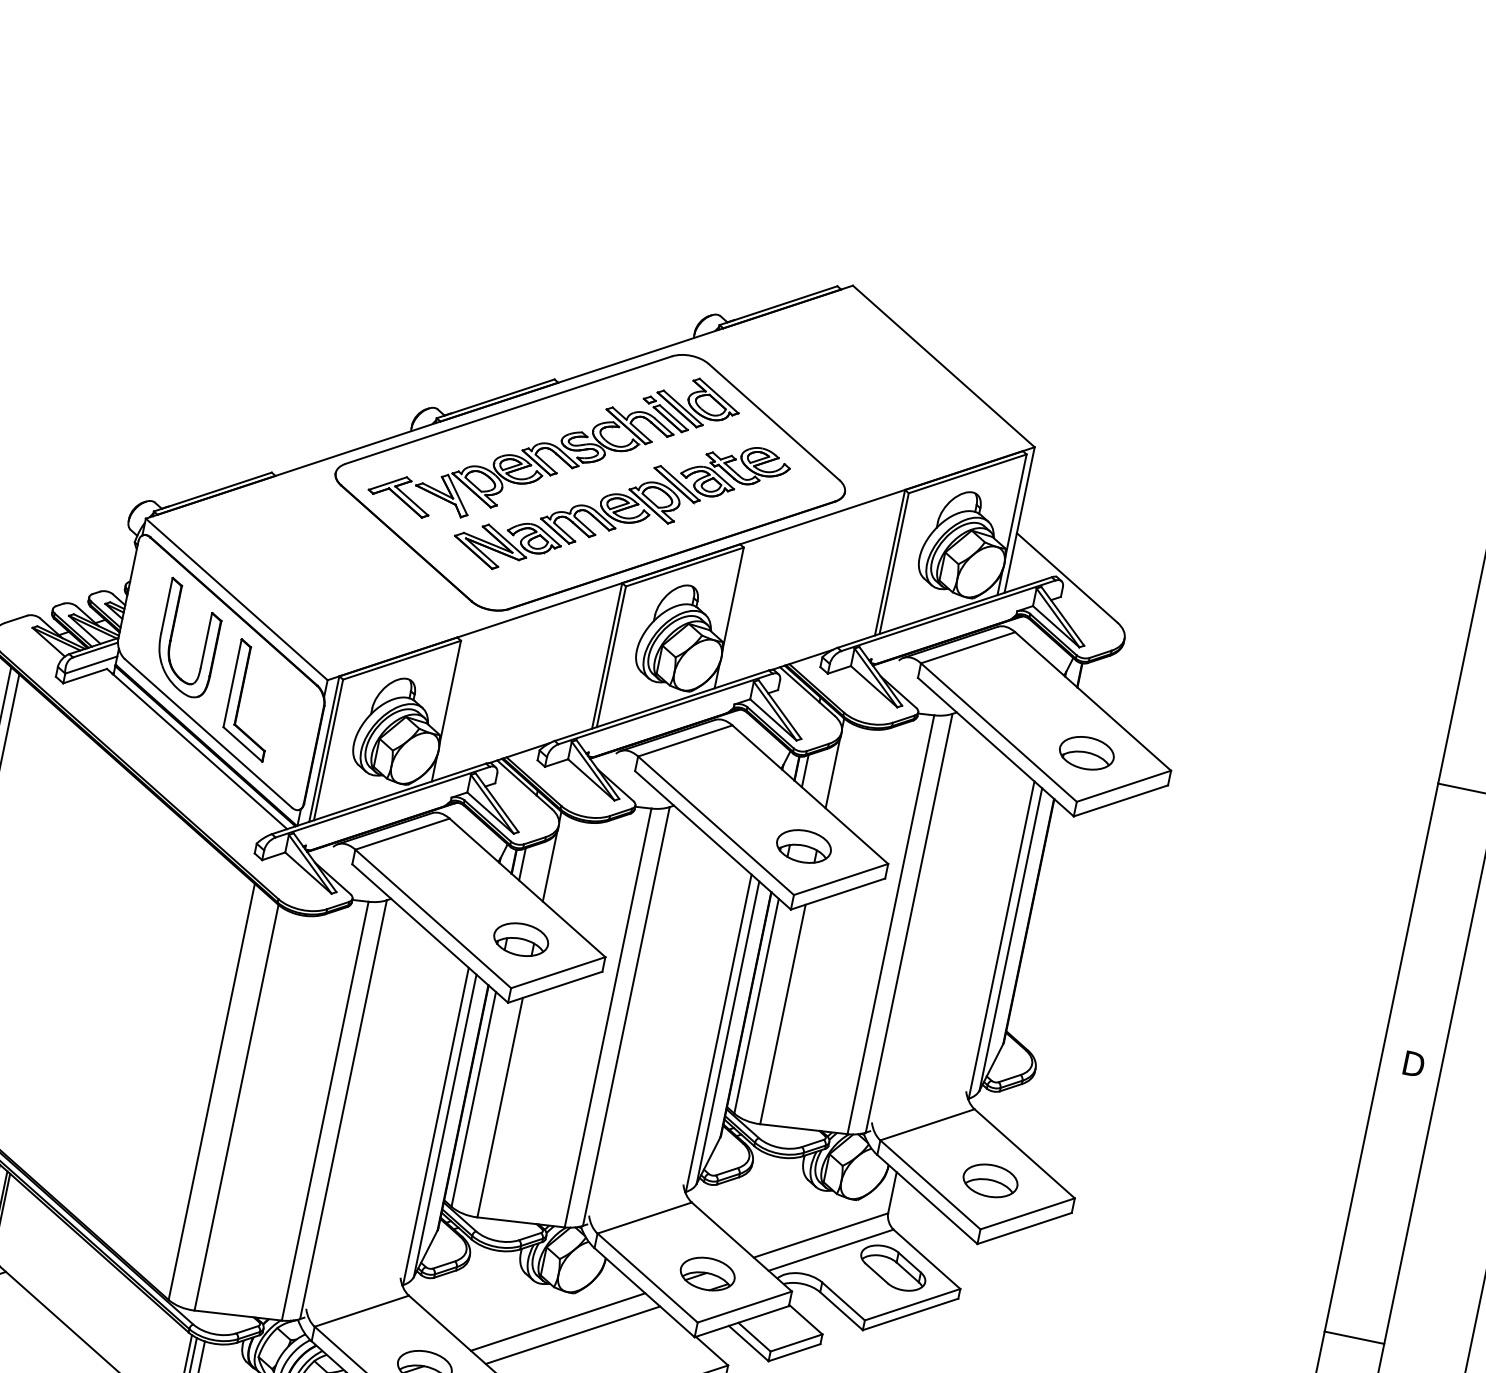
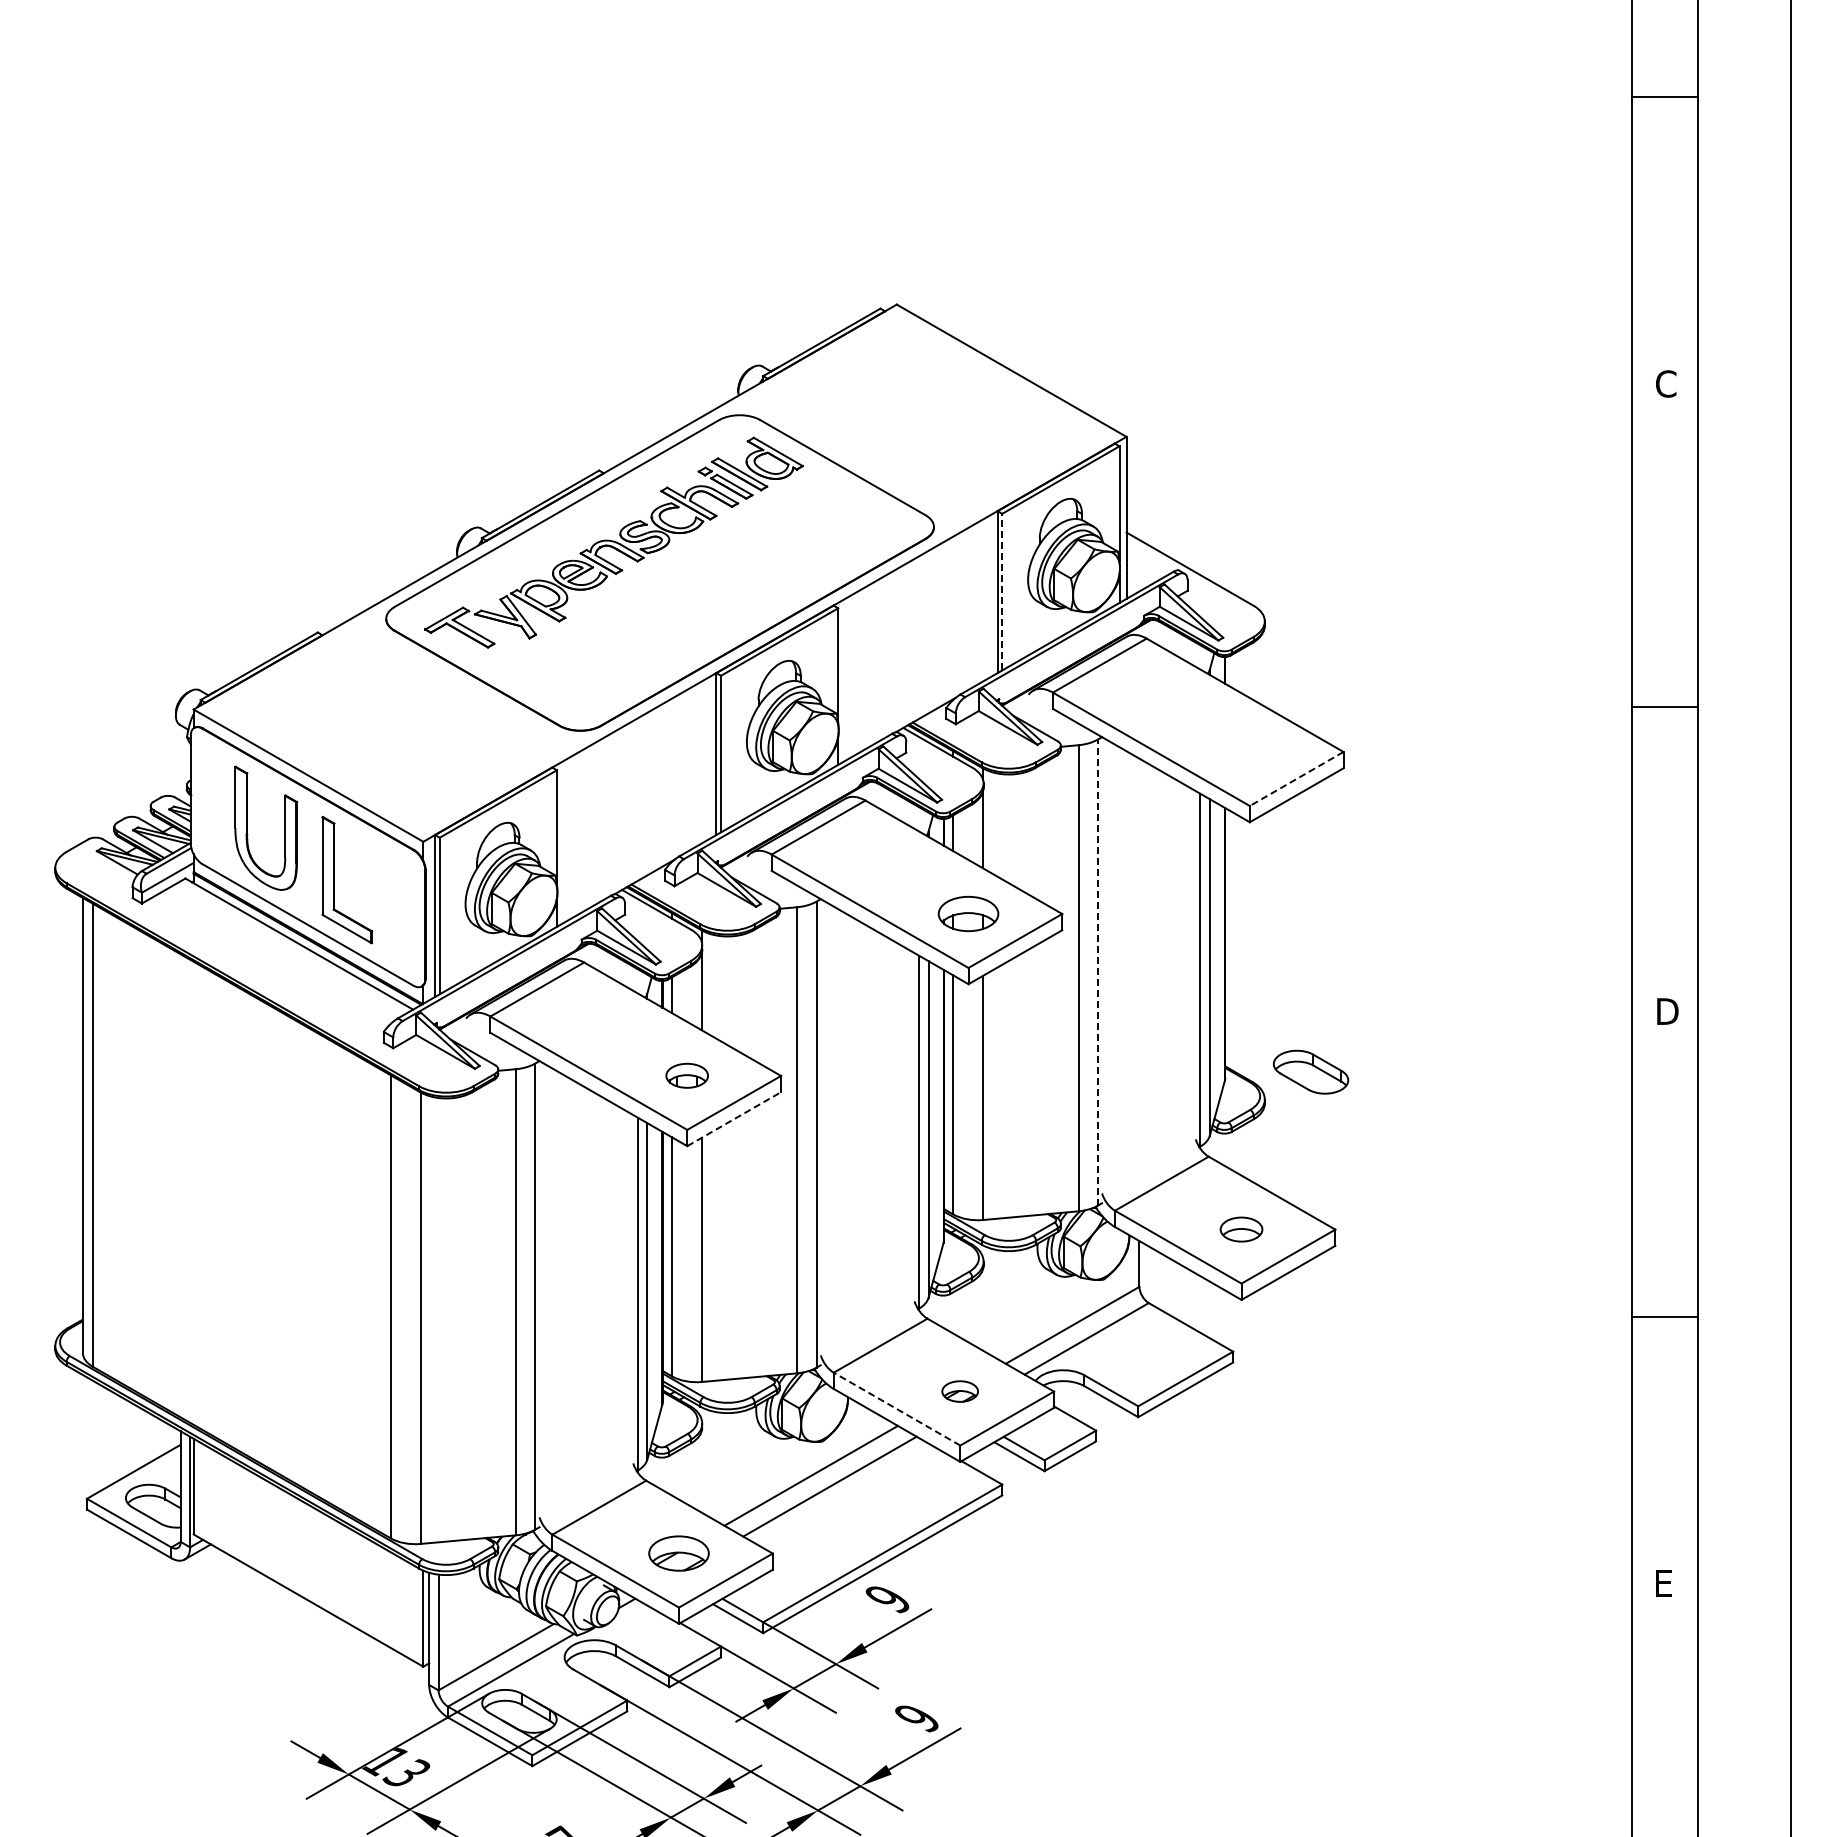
part: (621, 507) -> (698, 592), removed
line: (894, 563) -> (1002, 591), solid -> dashed
part: (1086, 752) -> (1249, 751), removed
line: (1123, 786) -> (1296, 779), solid -> dashed
line: (908, 923) -> (1097, 972), solid -> dashed
part: (520, 939) -> (686, 1075), size x0.7
line: (555, 986) -> (734, 1118), solid -> dashed
part: (990, 1180) -> (1241, 1229), size x0.7
part: (893, 1267) -> (1311, 1071), moved
part: (707, 1273) -> (959, 1391), size x0.6
line: (647, 1277) -> (896, 1408), solid -> dashed

